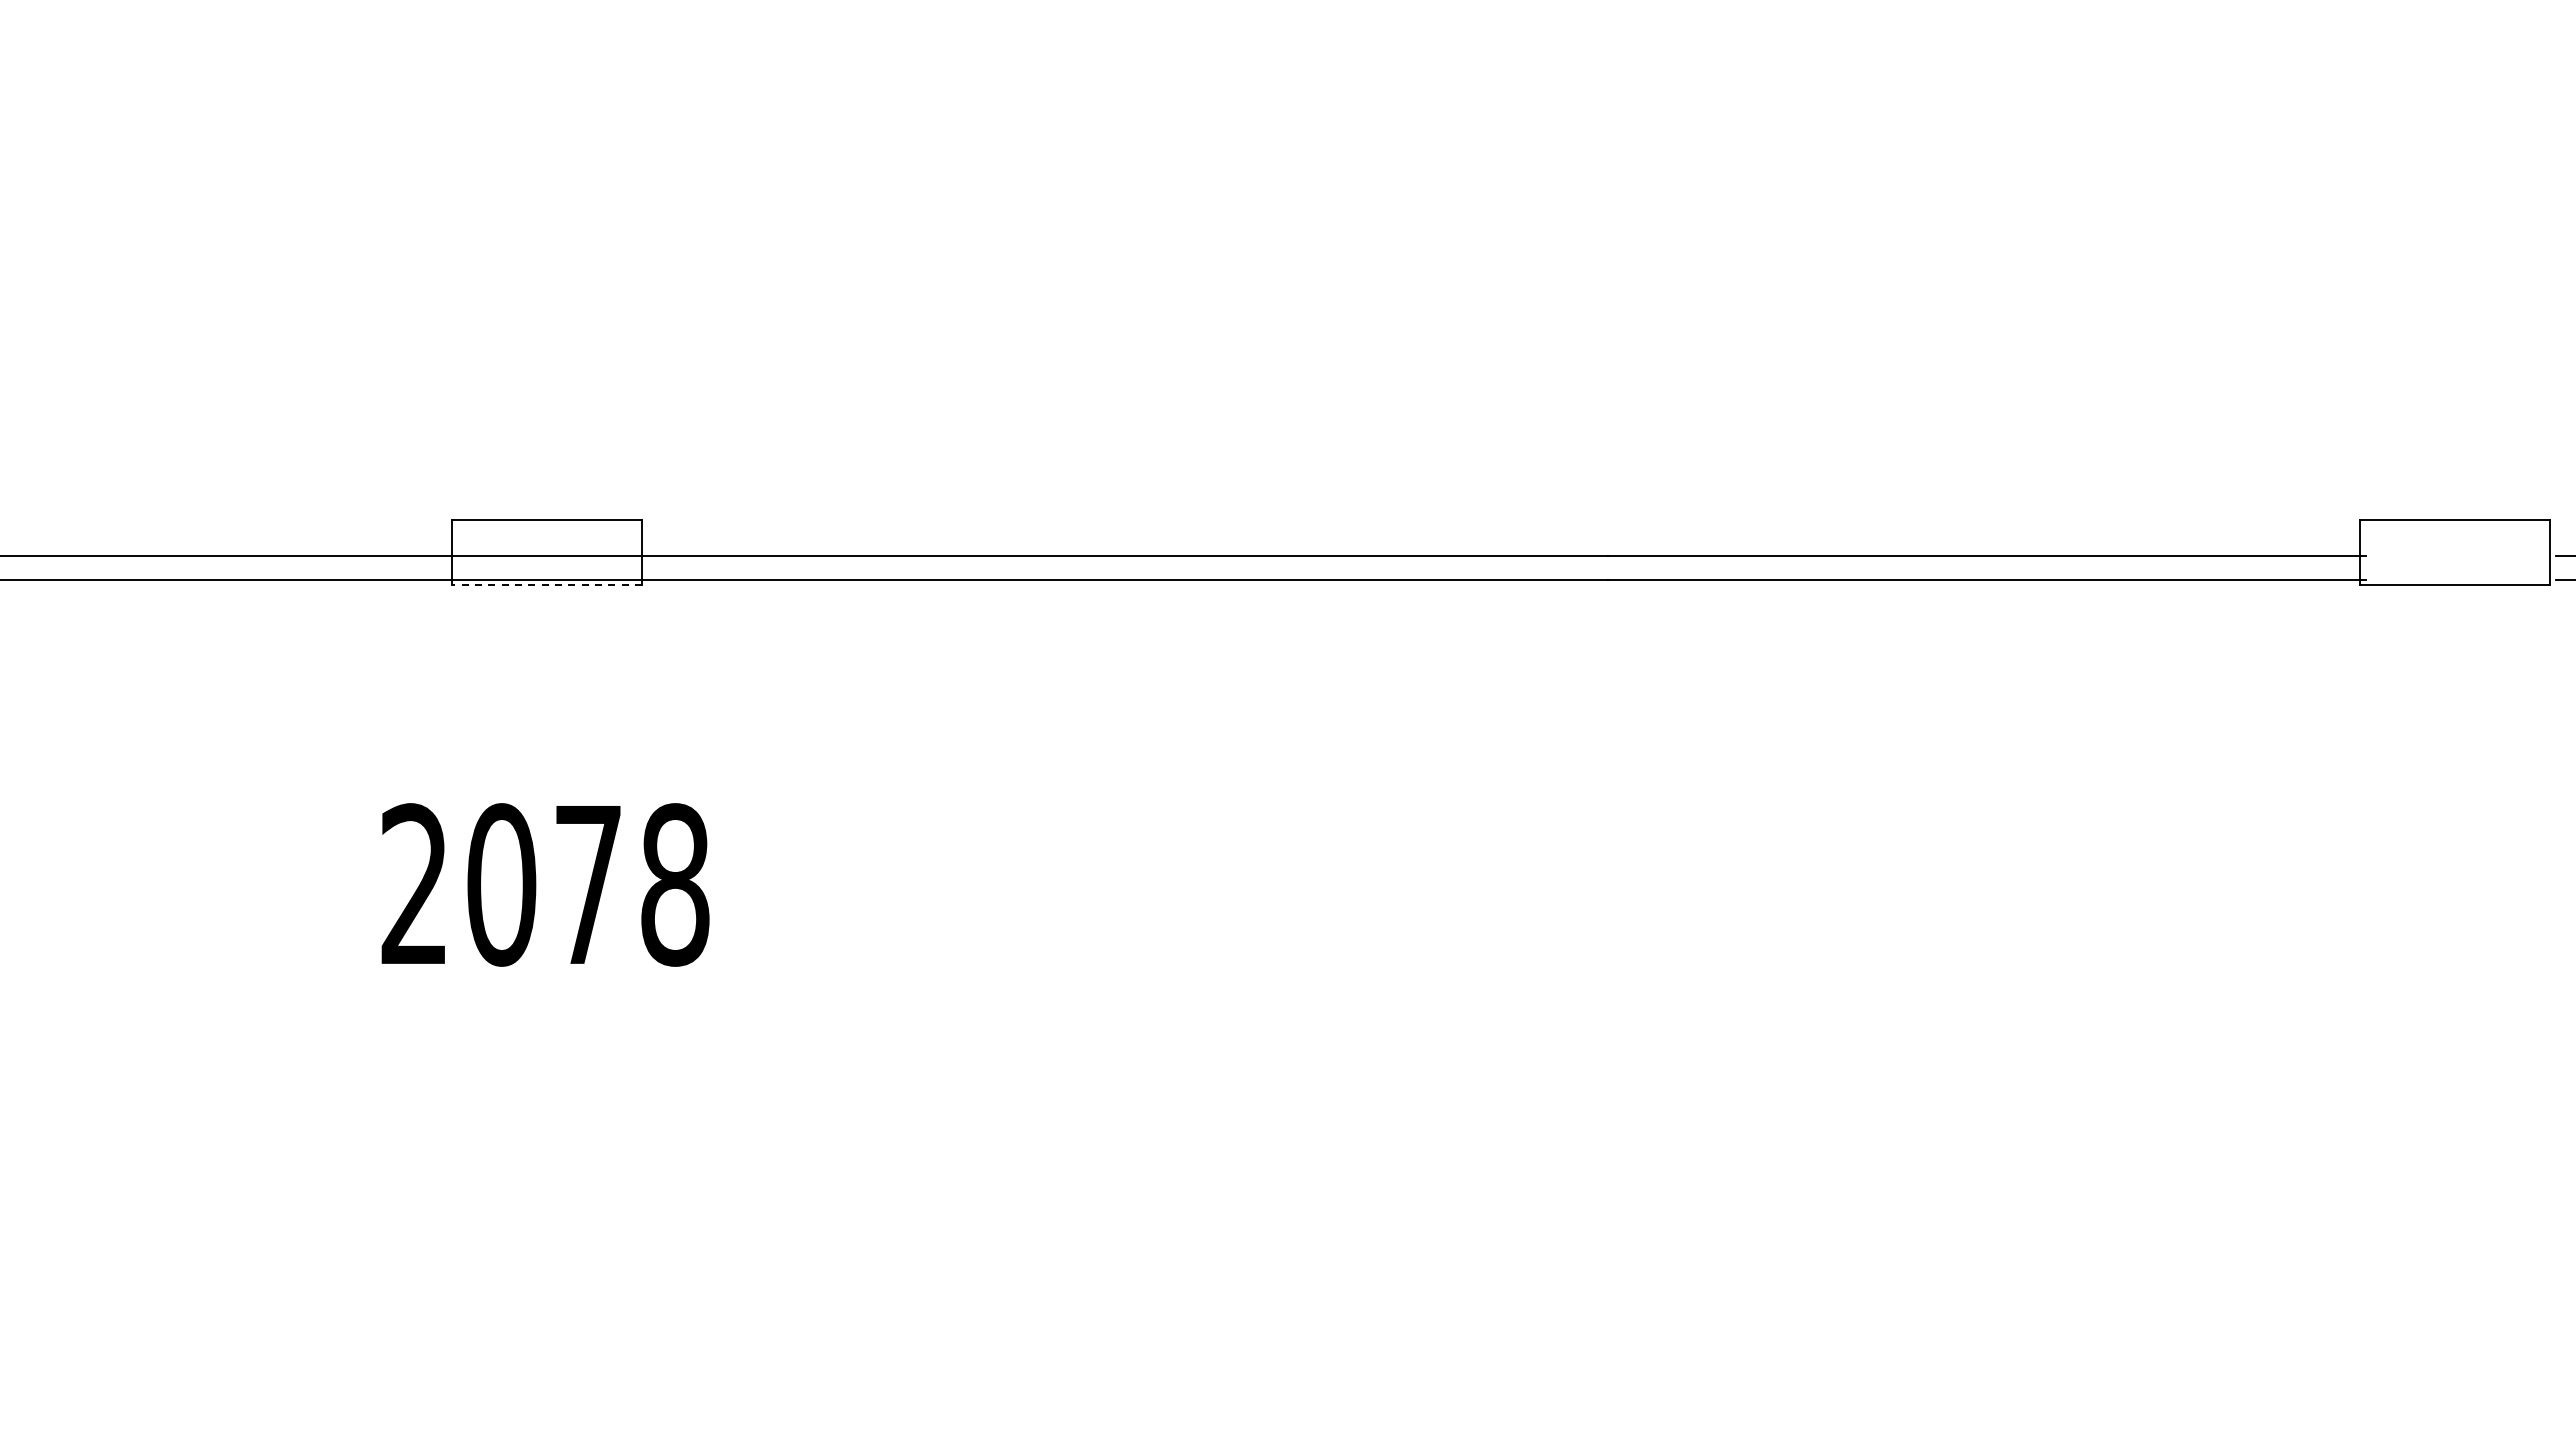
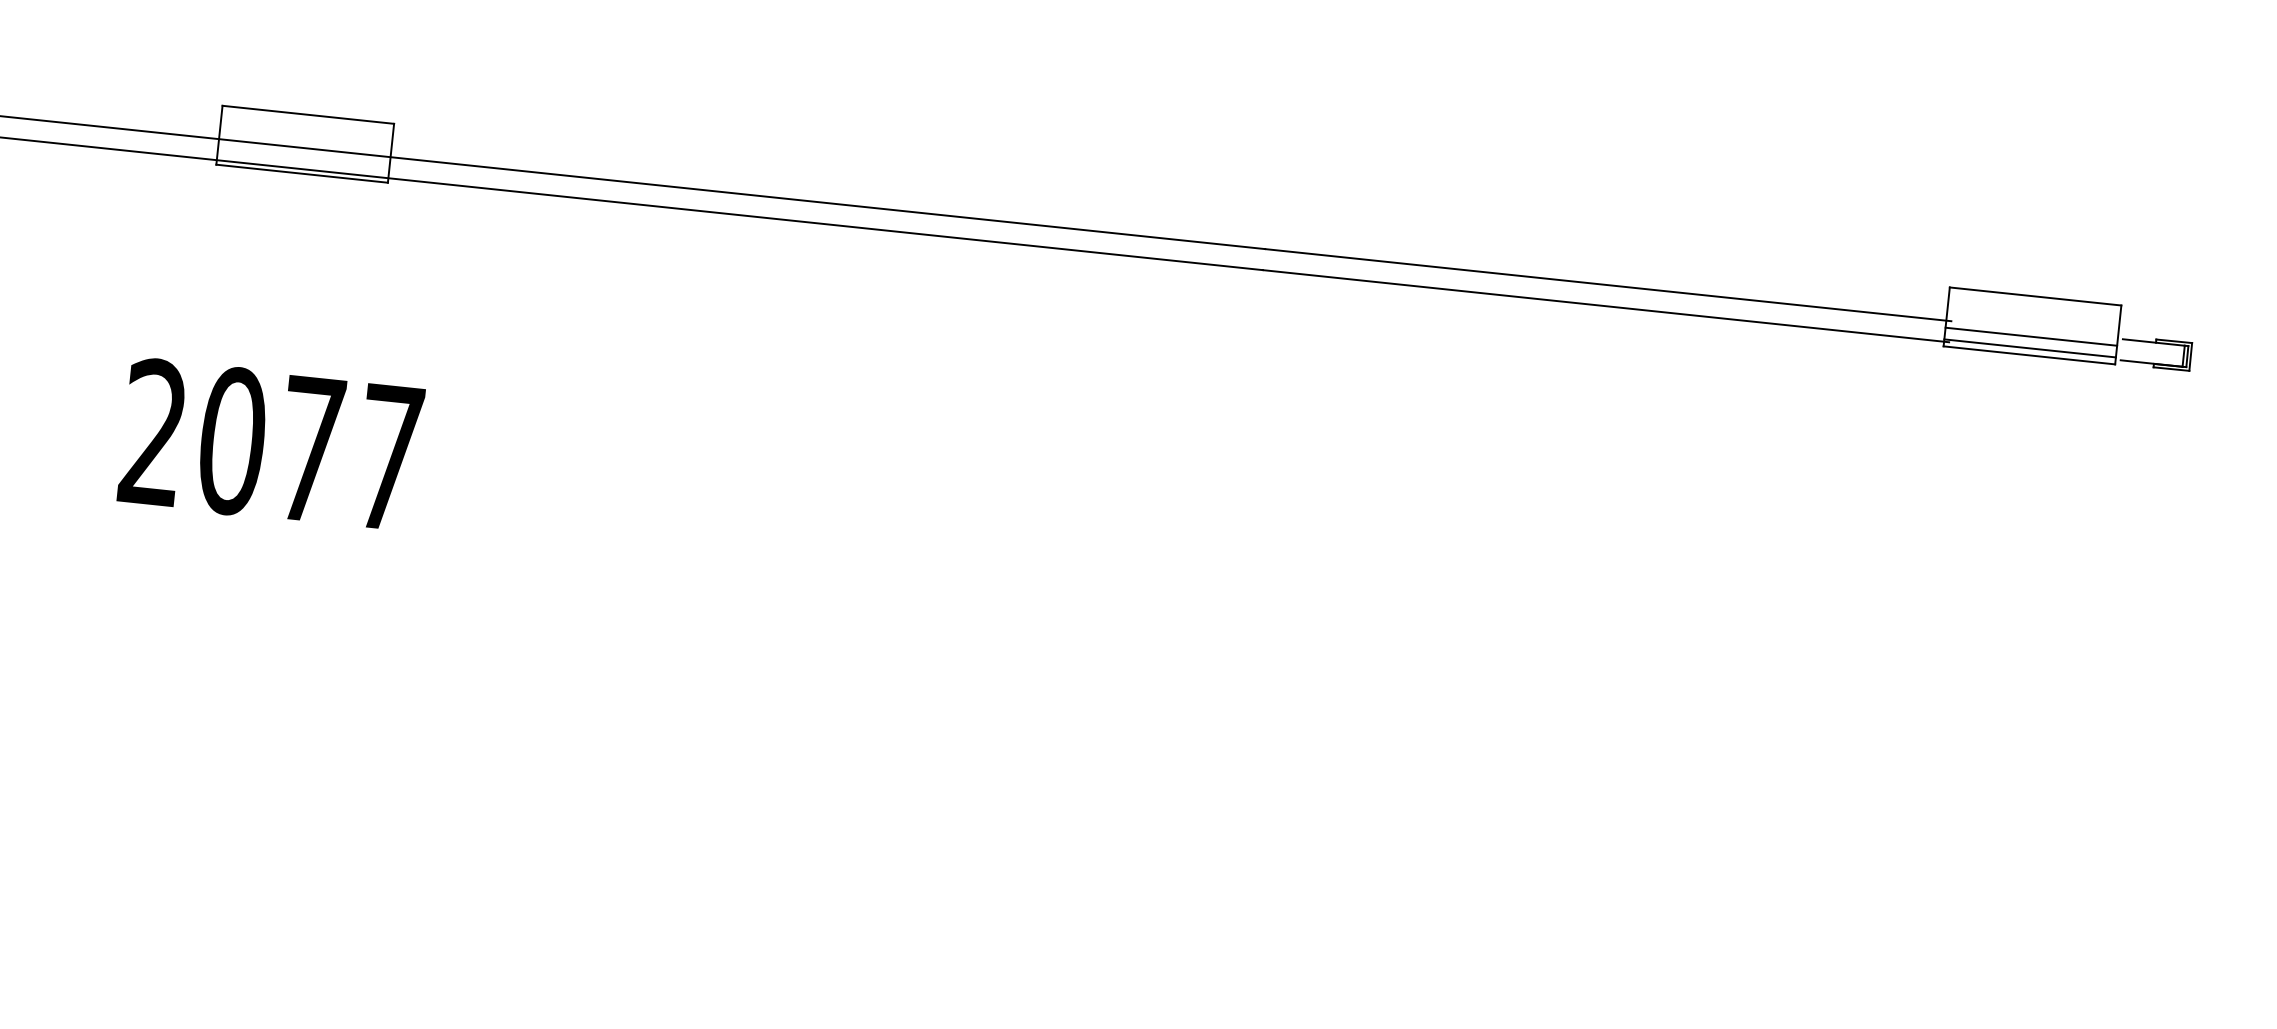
line: (2454, 564) -> (2030, 336), added
line: (2454, 577) -> (2029, 348), added
line: (547, 584) -> (302, 173), dashed -> solid
text: (675, 884) -> (389, 457), 2078 -> 2077

